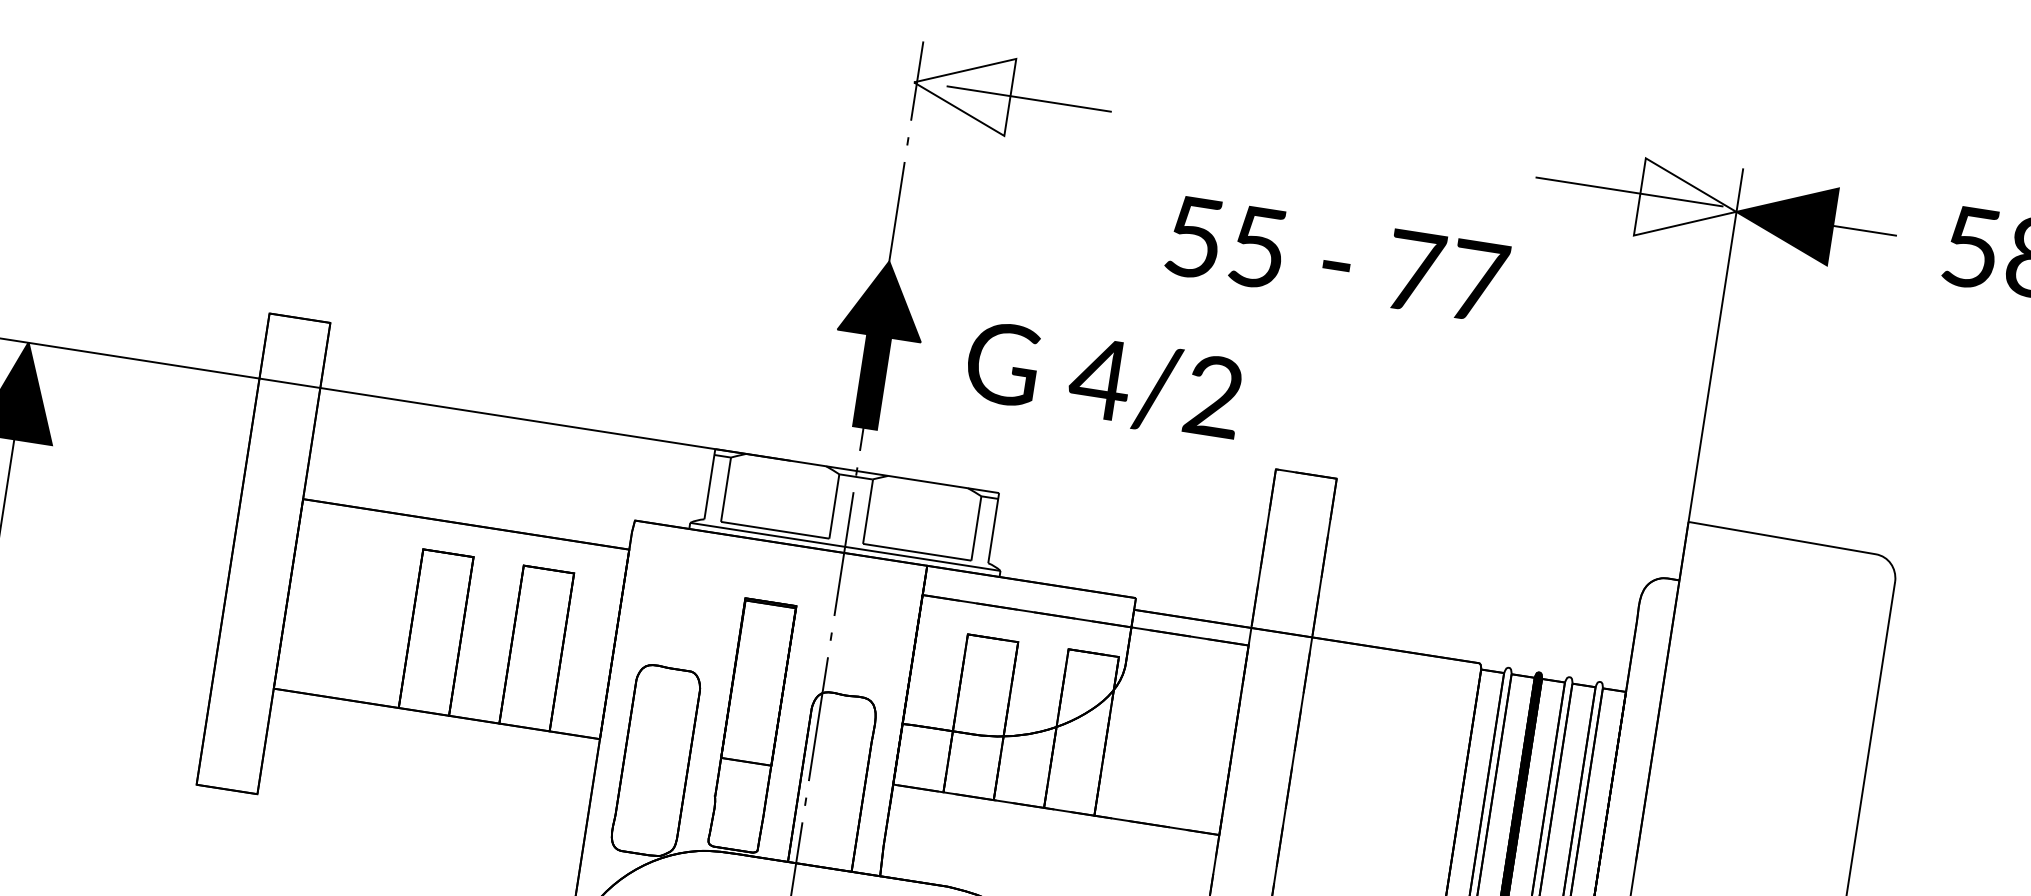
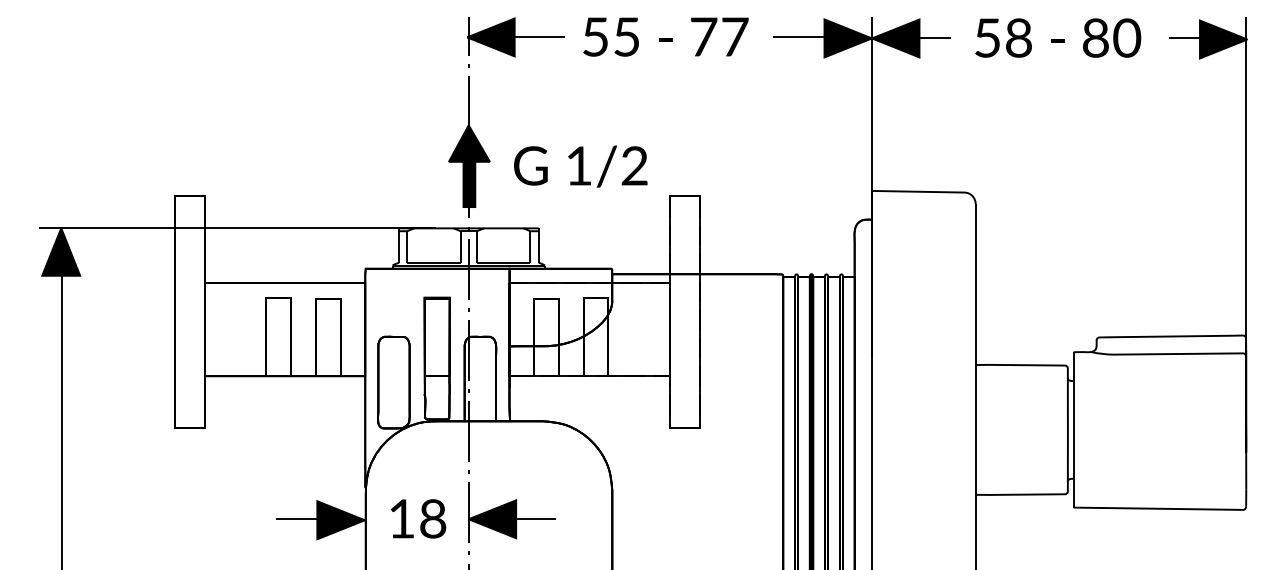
fill: (961, 89) -> (490, 37), added
fill: (1686, 204) -> (847, 38), added
text: (1336, 258) -> (665, 36), moved
text: (1099, 377) -> (578, 165), 4/2 -> 1/2

